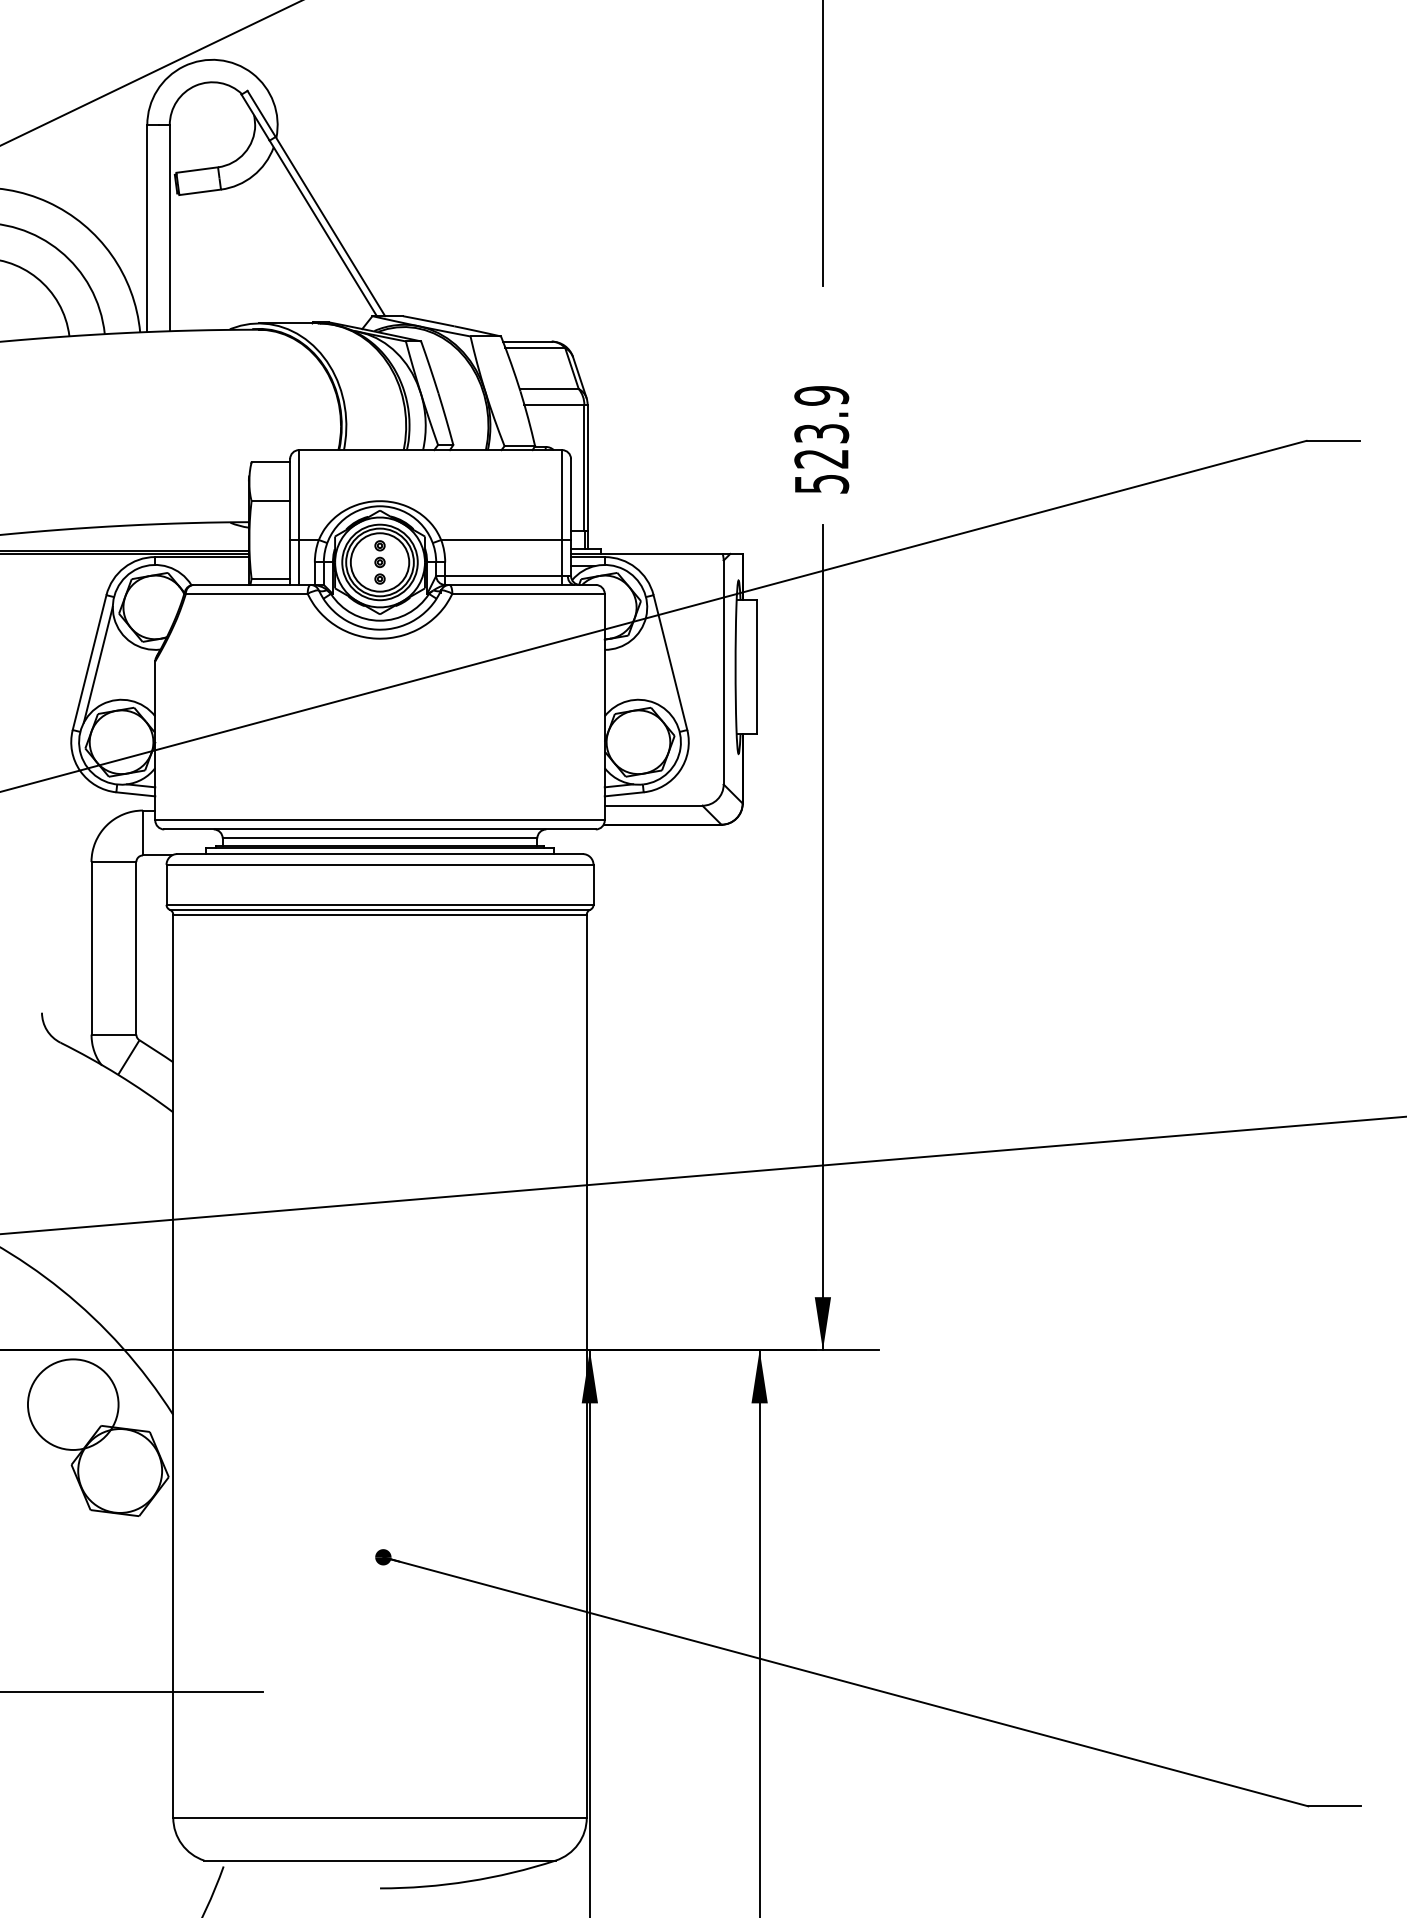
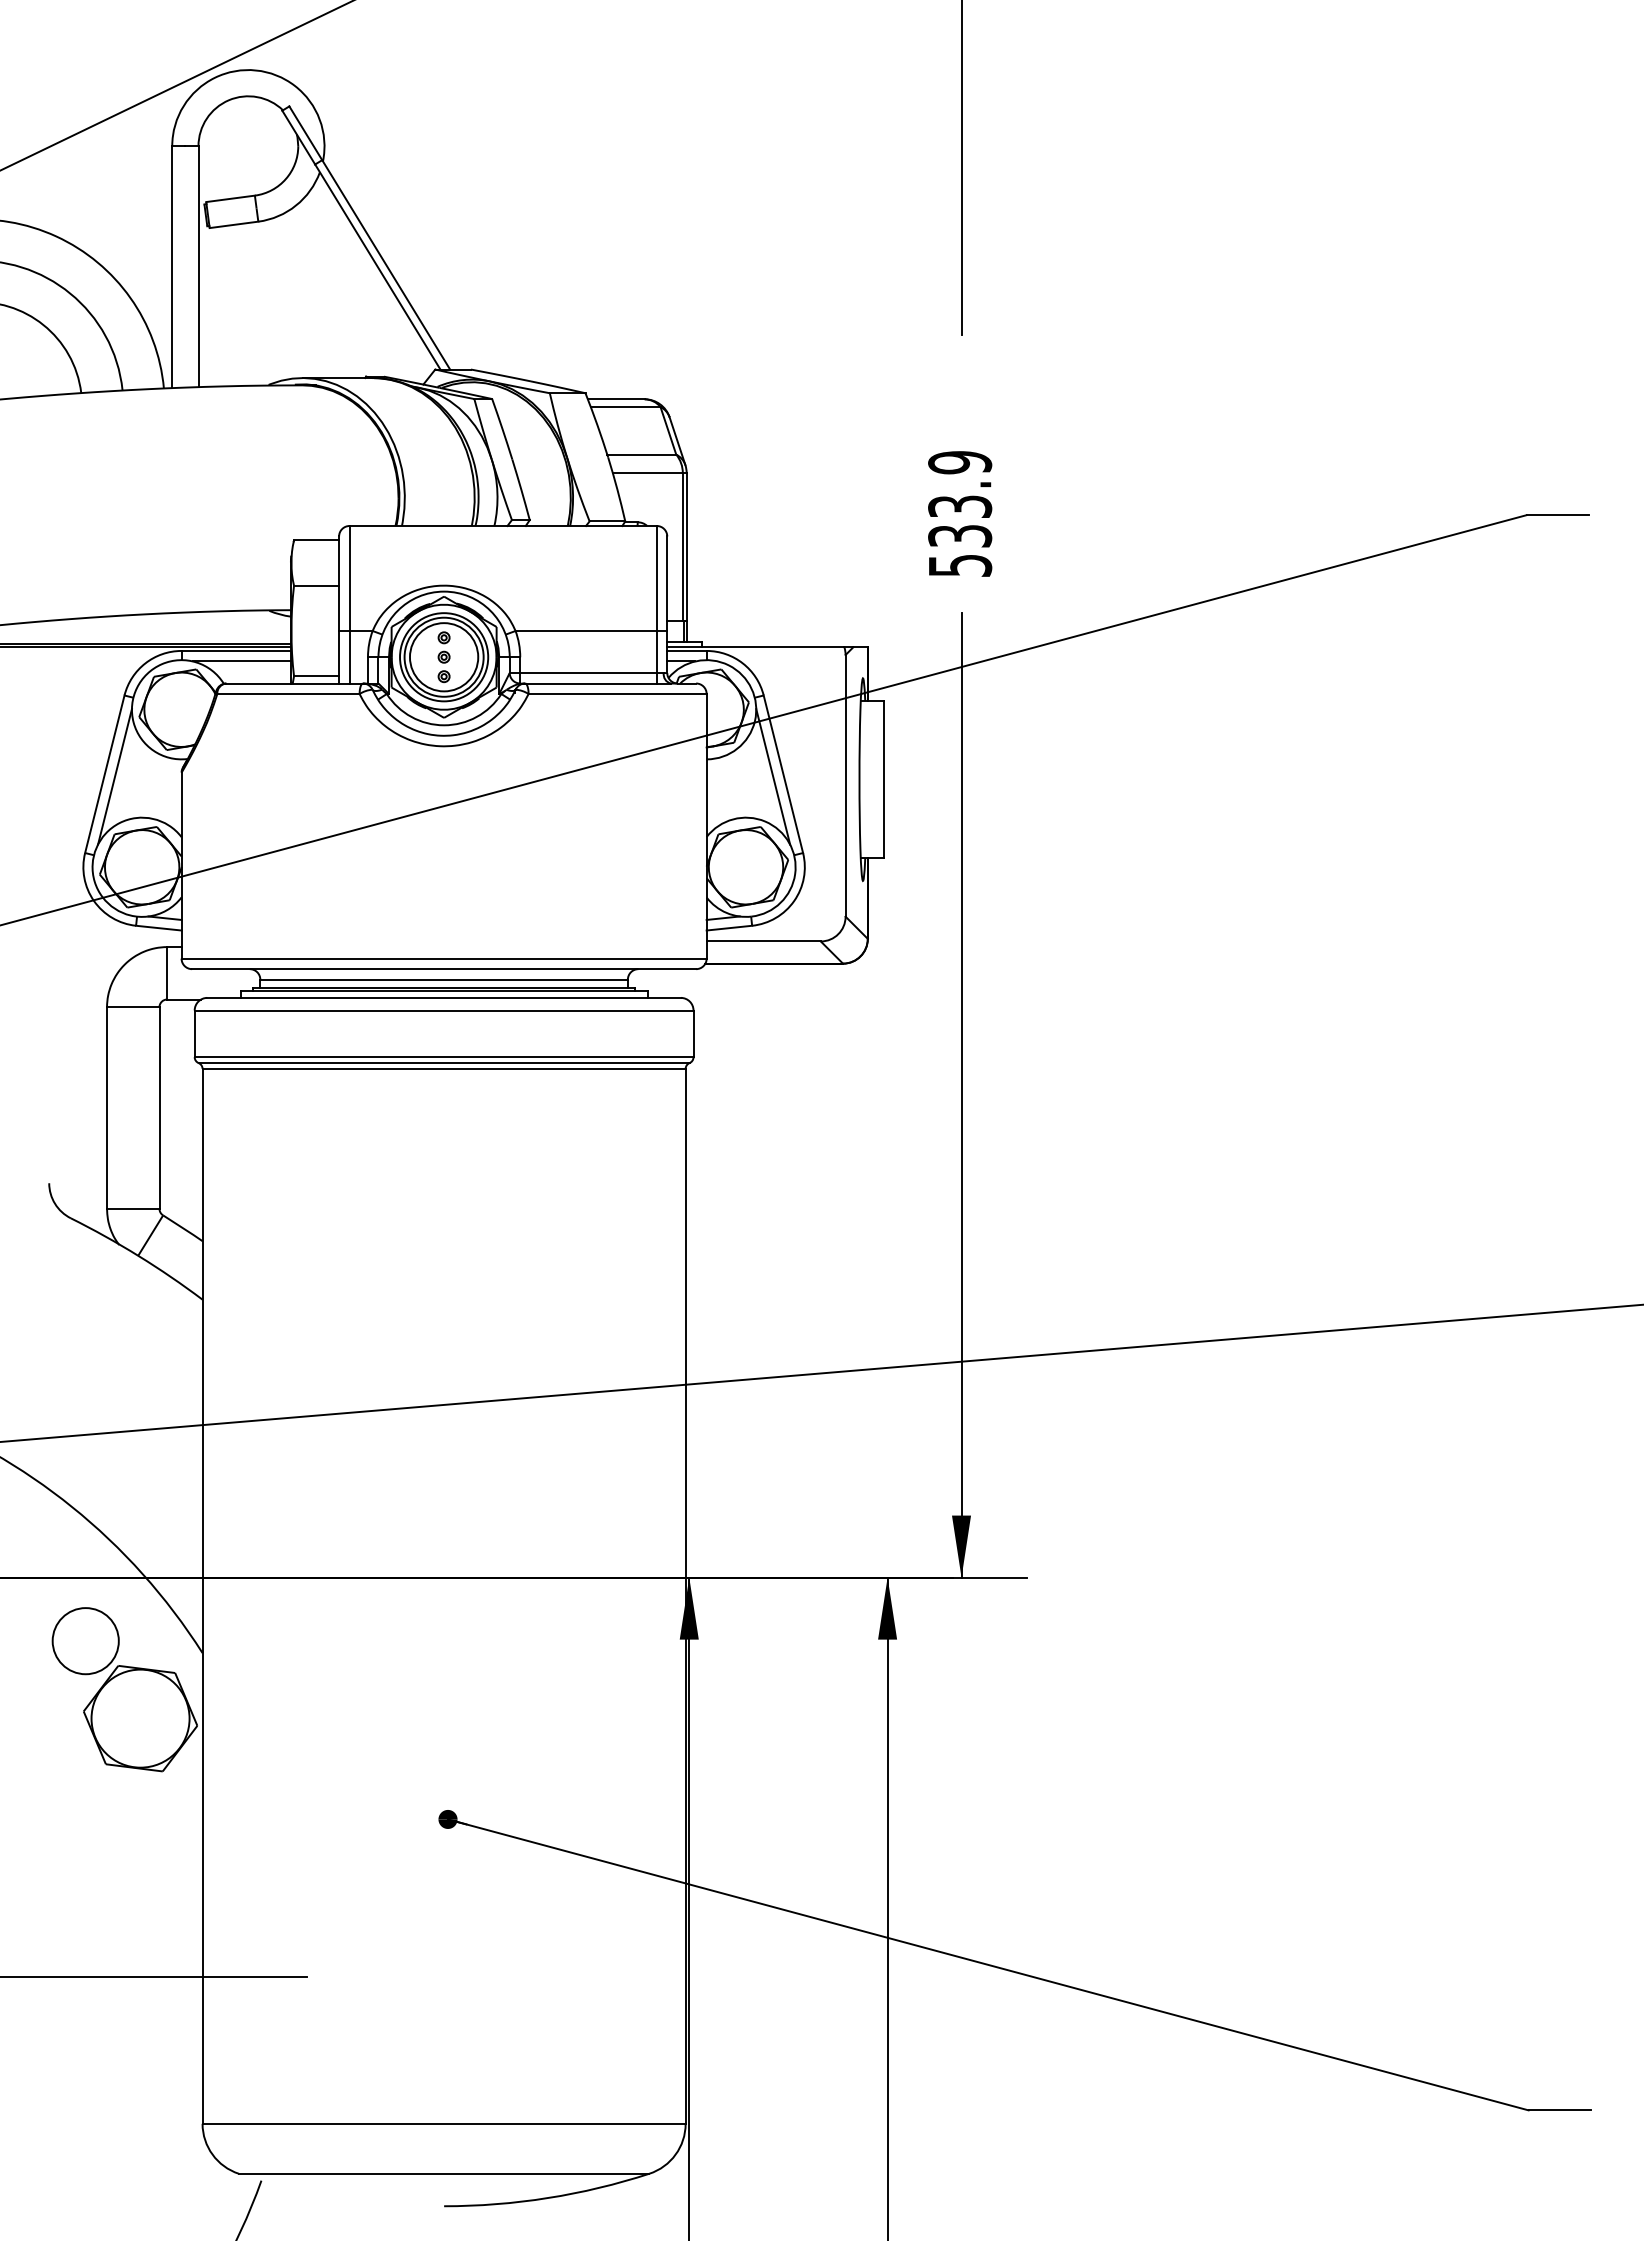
text: (822, 459) -> (960, 536), 523.9 -> 533.9
line: (206, 566) -> (241, 661), added
line: (661, 664) -> (773, 776), added
circle: (73, 1404) -> (85, 1641), size x0.62

